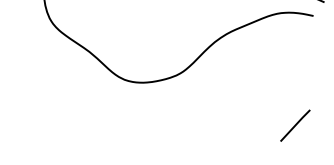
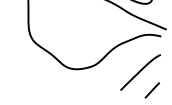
part: (271, 89) -> (140, 72), added

